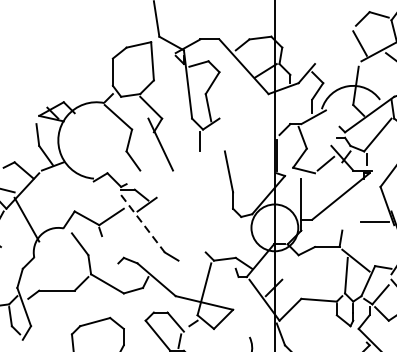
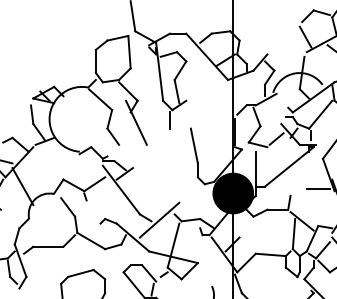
line: (143, 224) -> (121, 190), dashed -> solid
fill: (275, 227) -> (233, 193), added
line: (187, 258) -> (159, 219), added

